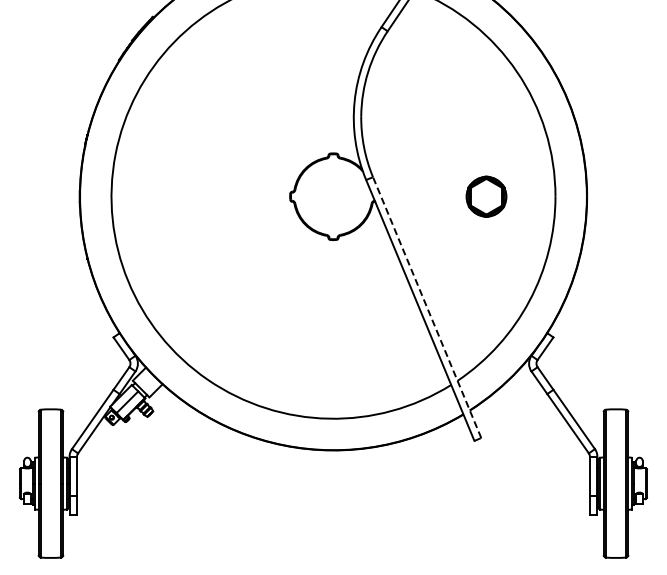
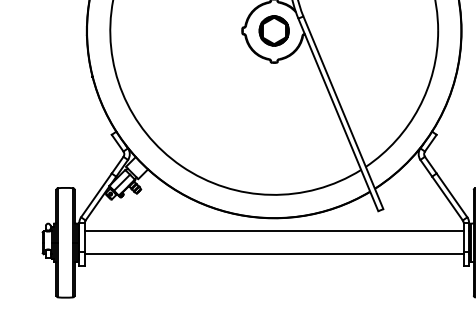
part: (486, 196) -> (274, 30), moved
line: (426, 307) -> (342, 112), dashed -> solid
line: (333, 468) -> (274, 231), added
line: (333, 499) -> (274, 254), added

